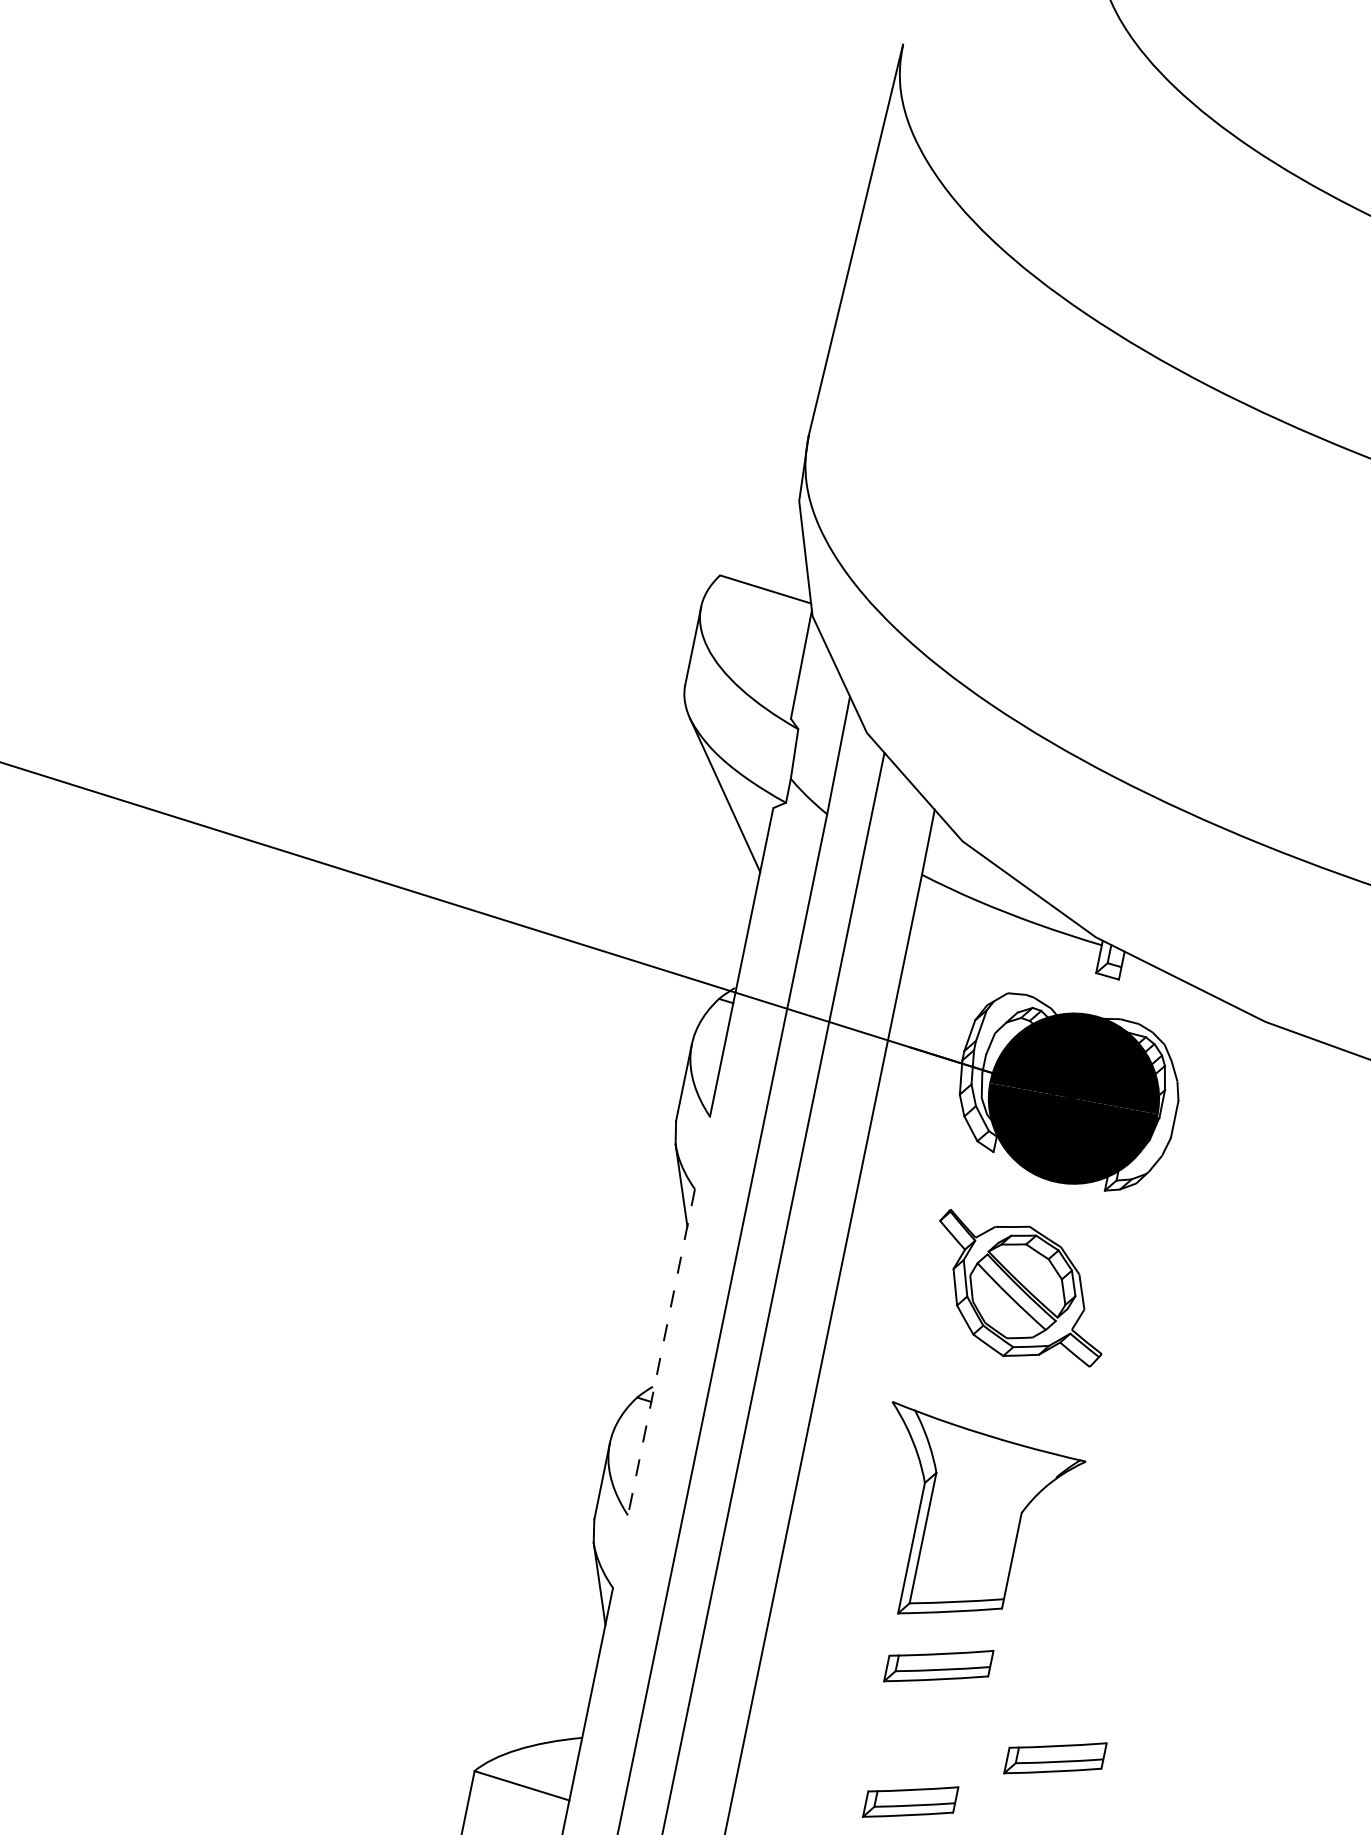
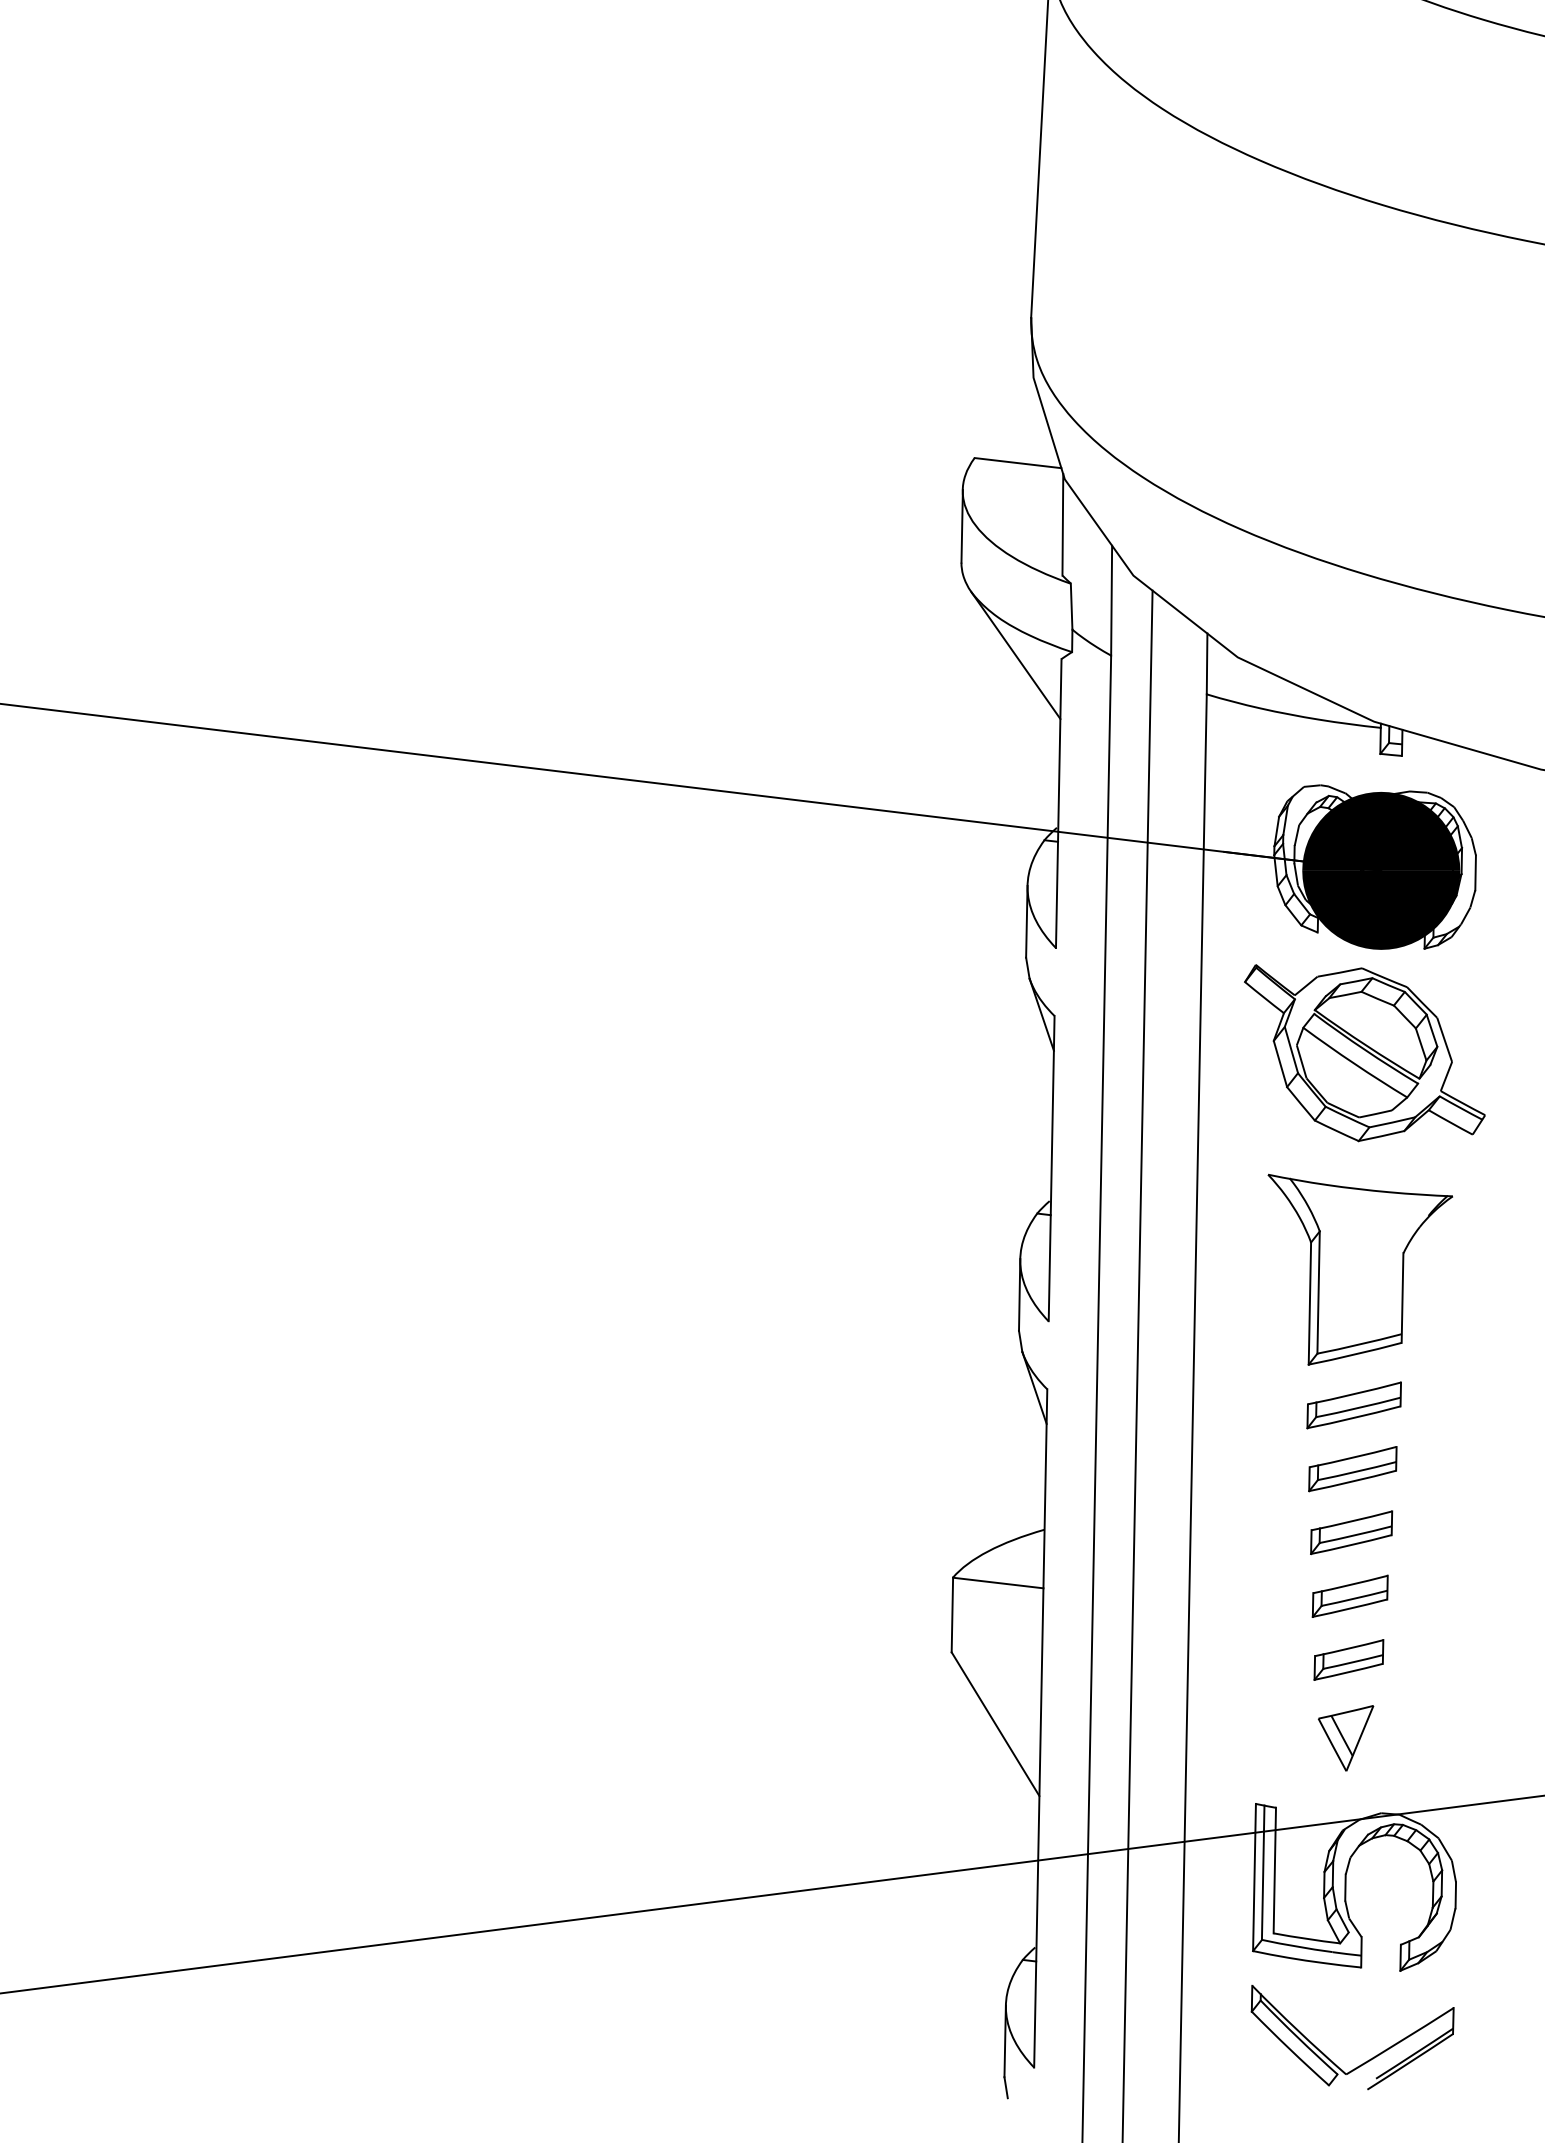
part: (1019, 1291) -> (1364, 1053), size x1.43
line: (661, 1352) -> (1051, 1168), dashed -> solid
part: (1054, 1758) -> (1352, 1469), moved

